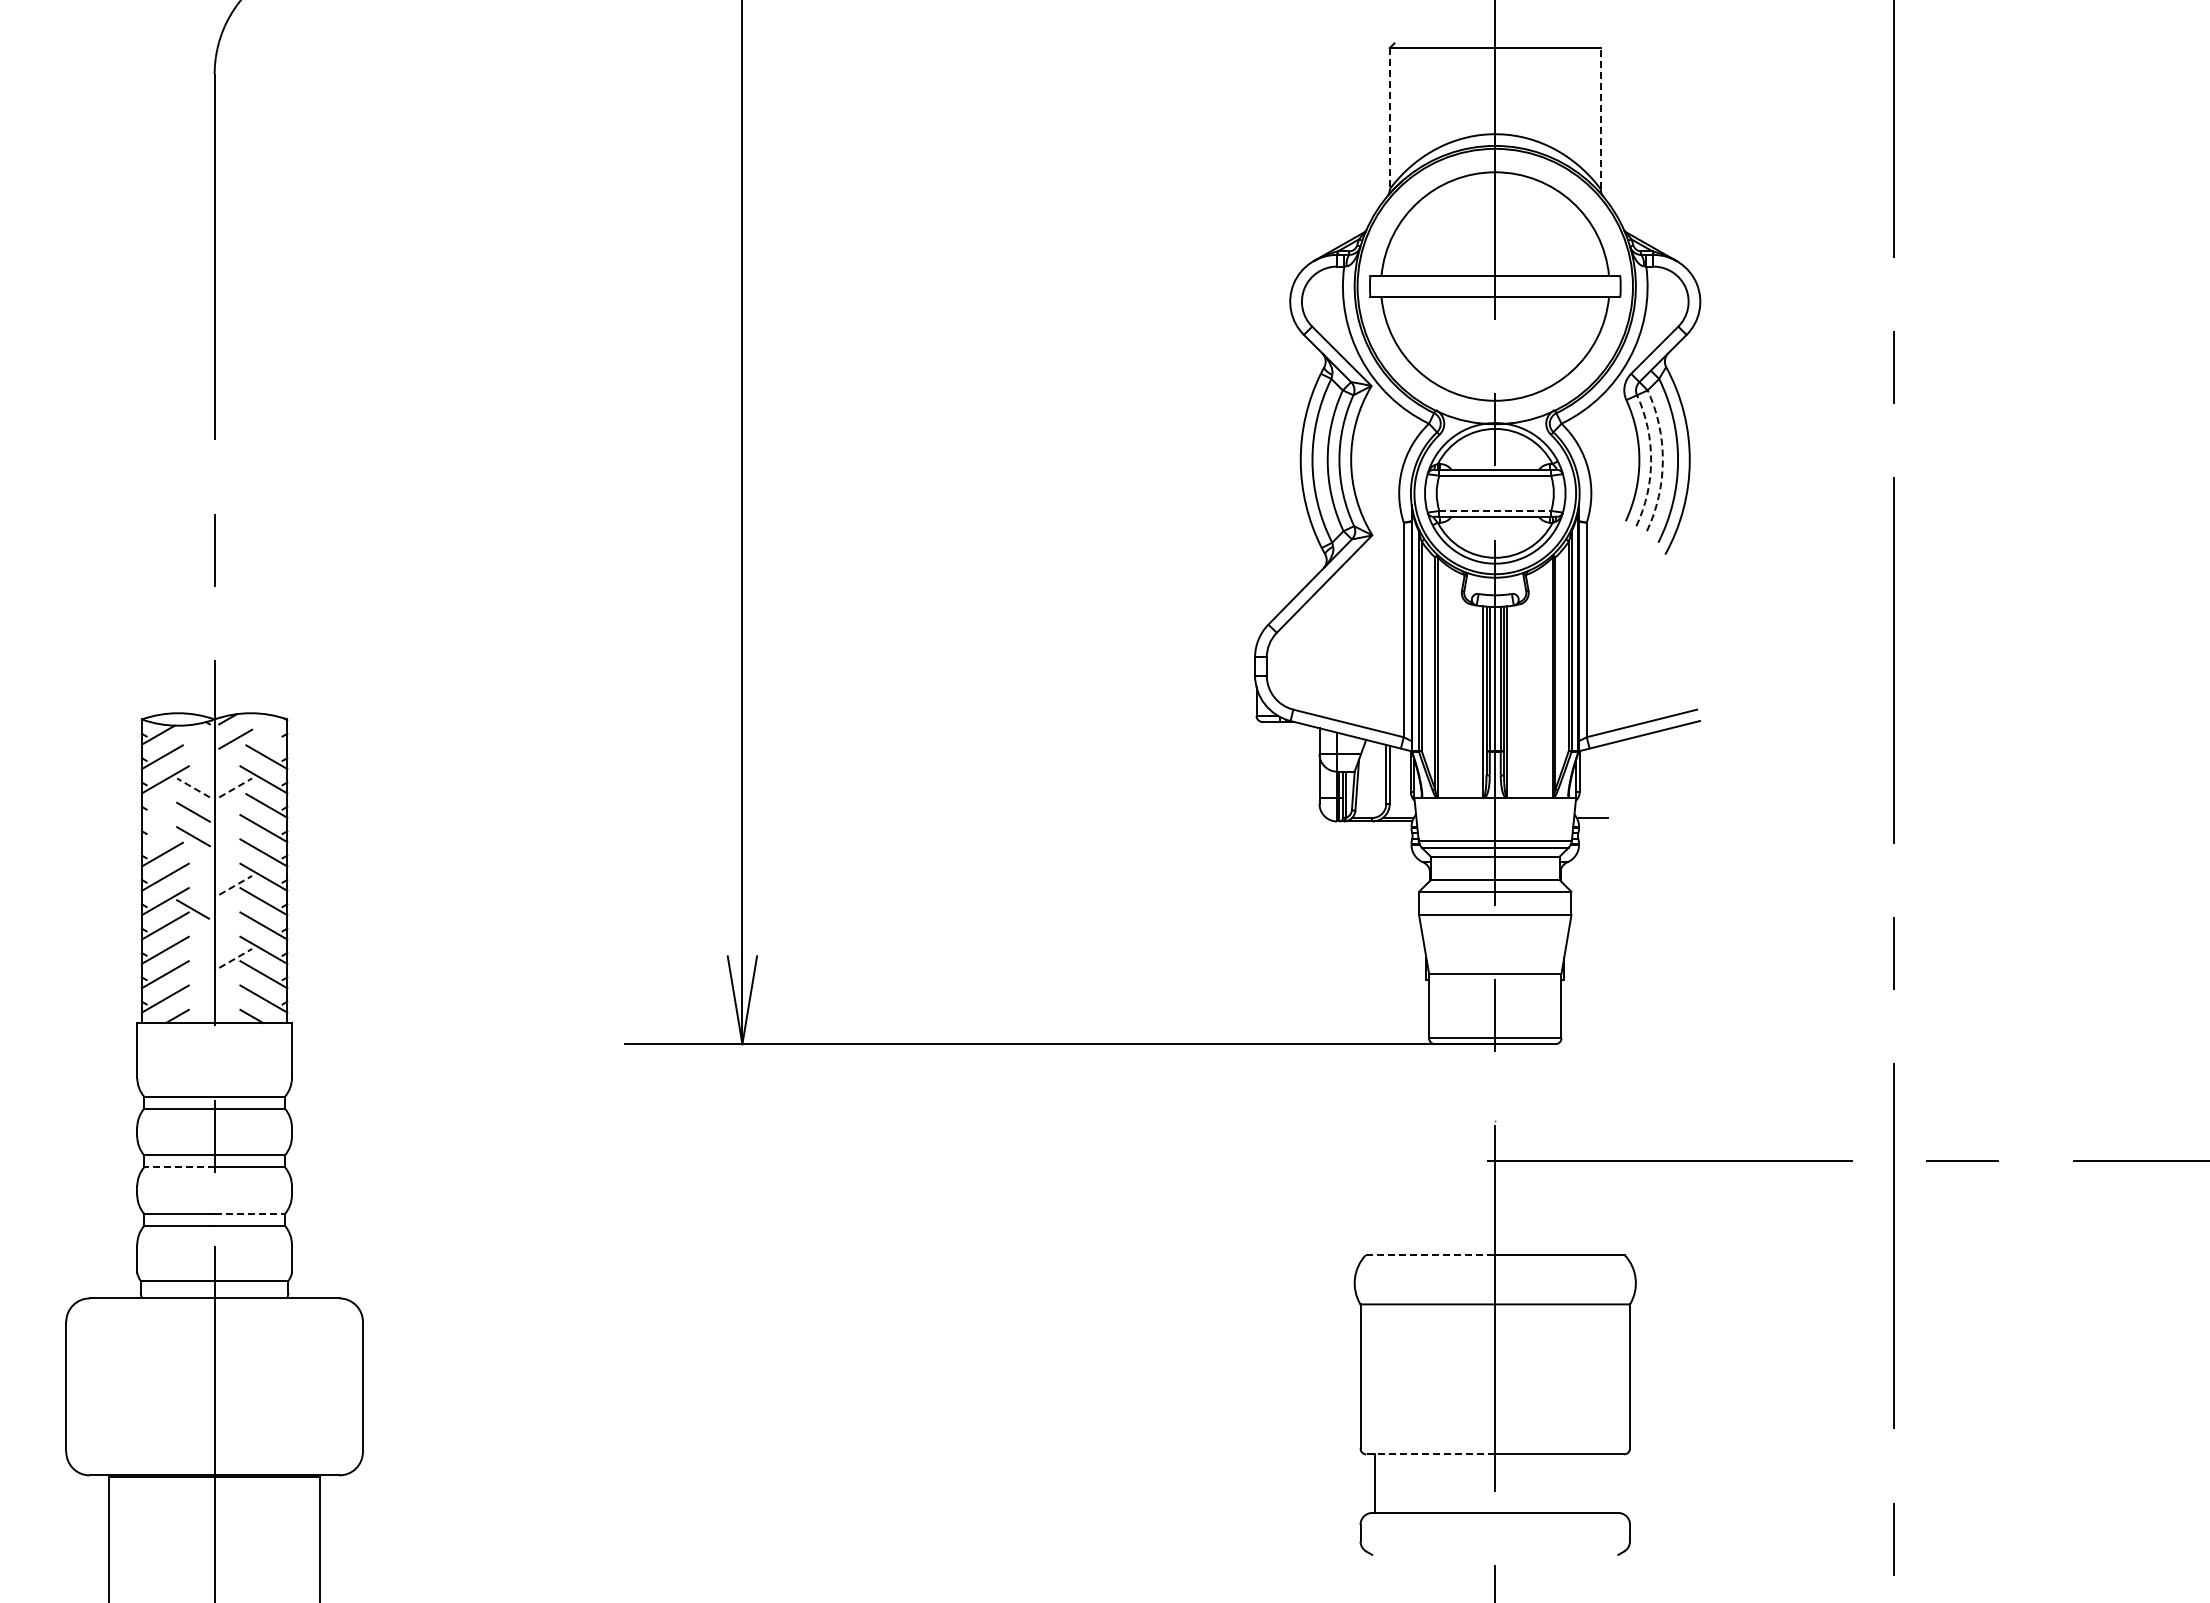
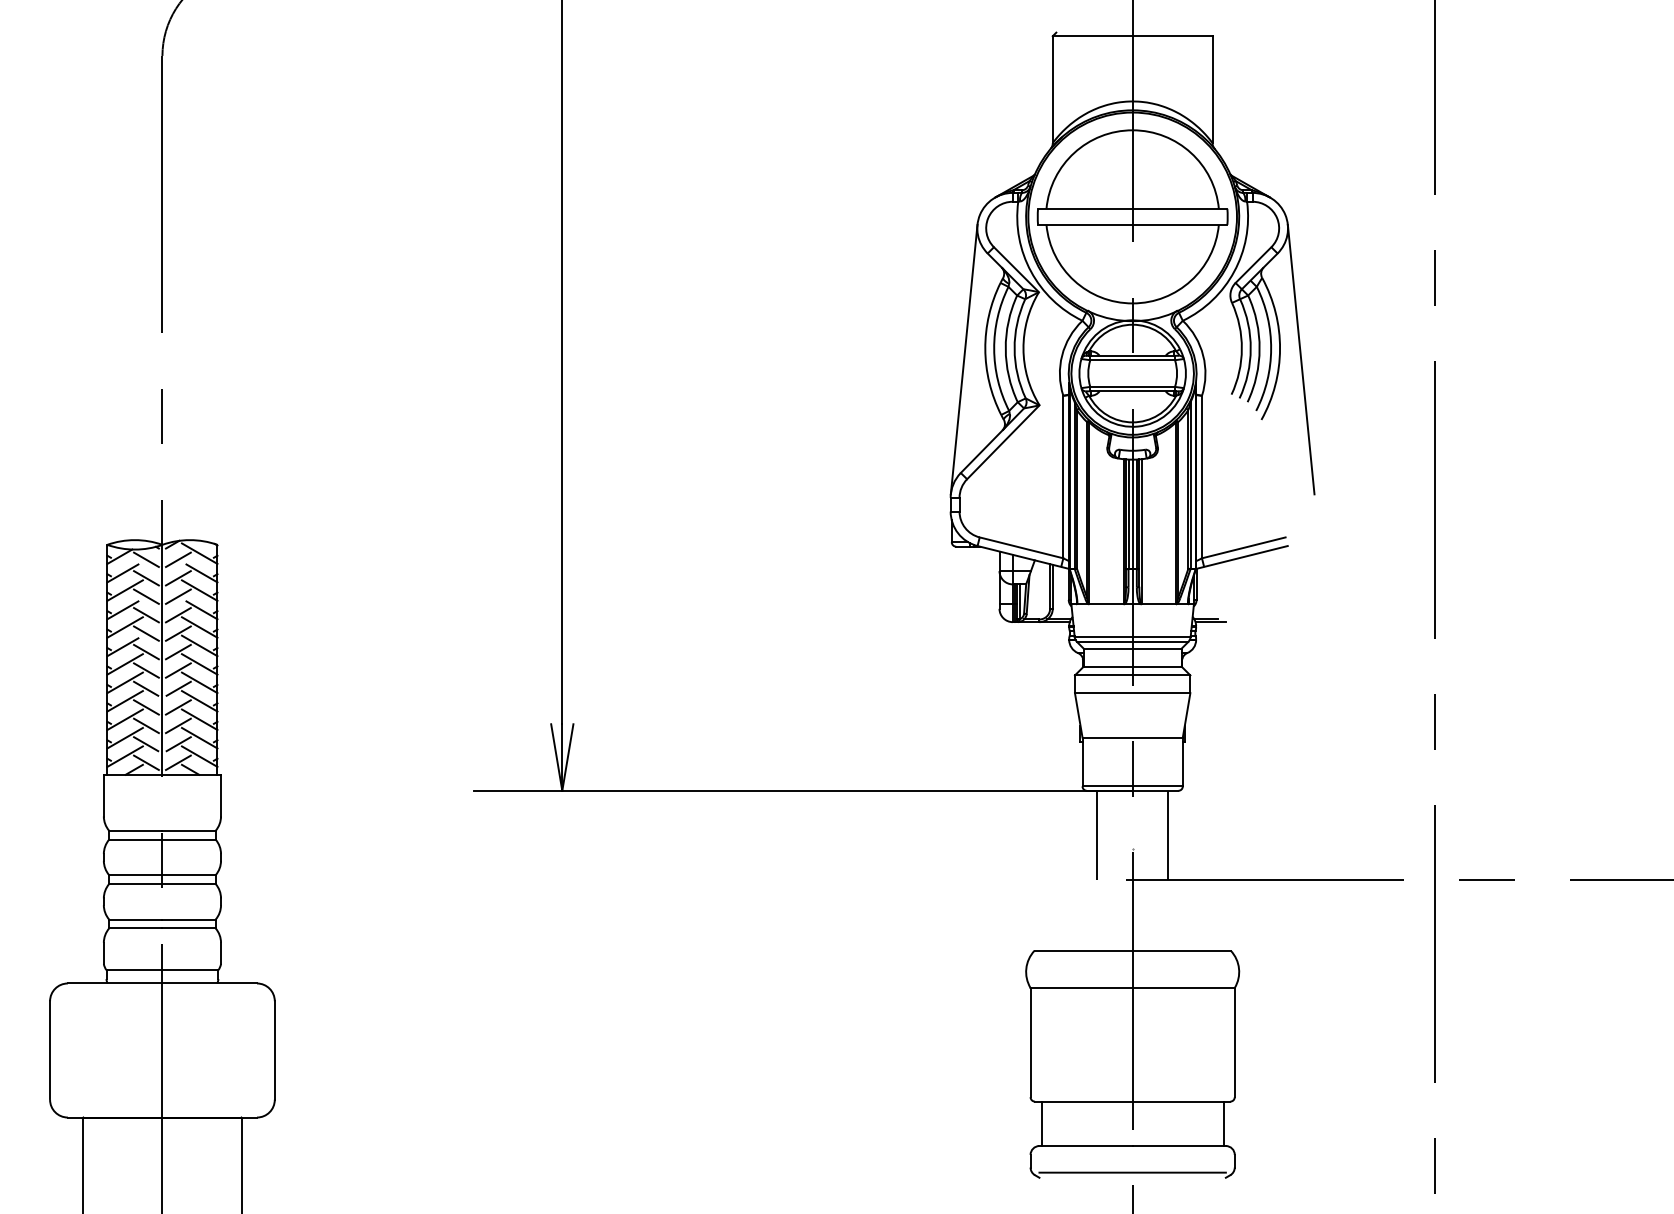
line: (1600, 118) -> (1212, 89), dashed -> solid
line: (1389, 119) -> (1052, 90), dashed -> solid
arc: (1651, 460) -> (1251, 348), dashed -> solid
arc: (1662, 460) -> (1259, 348), dashed -> solid
line: (1272, 474) -> (963, 359), added
line: (1717, 474) -> (1301, 359), added
line: (1495, 510) -> (1132, 386), dashed -> solid
line: (263, 730) -> (199, 553), added
line: (193, 738) -> (146, 559), added
line: (193, 763) -> (146, 578), added
line: (235, 763) -> (178, 578), added
line: (193, 787) -> (146, 596), dashed -> solid
line: (235, 787) -> (178, 596), dashed -> solid
line: (161, 805) -> (122, 610), added
line: (235, 811) -> (178, 614), added
line: (1598, 821) -> (1210, 622), added
line: (164, 828) -> (124, 627), added
line: (235, 836) -> (178, 633), added
line: (193, 860) -> (146, 651), added
line: (235, 860) -> (178, 651), added
line: (193, 884) -> (146, 669), added
line: (235, 885) -> (178, 670), dashed -> solid
line: (236, 909) -> (179, 688), added
line: (193, 933) -> (146, 707), added
line: (235, 933) -> (178, 707), added
line: (193, 957) -> (146, 725), added
line: (235, 958) -> (178, 725), dashed -> solid
line: (193, 982) -> (146, 744), added
line: (236, 982) -> (179, 744), added
line: (193, 1006) -> (146, 762), added
line: (235, 1006) -> (178, 762), added
line: (1448, 1102) -> (1097, 835), added
line: (1542, 1102) -> (1168, 835), added
line: (178, 1167) -> (135, 884), dashed -> solid
line: (250, 1214) -> (189, 919), dashed -> solid
line: (1430, 1255) -> (1083, 950), dashed -> solid
line: (1430, 1454) -> (1083, 1101), dashed -> solid
line: (1615, 1483) -> (1223, 1123), added
line: (1495, 1548) -> (1132, 1172), added

